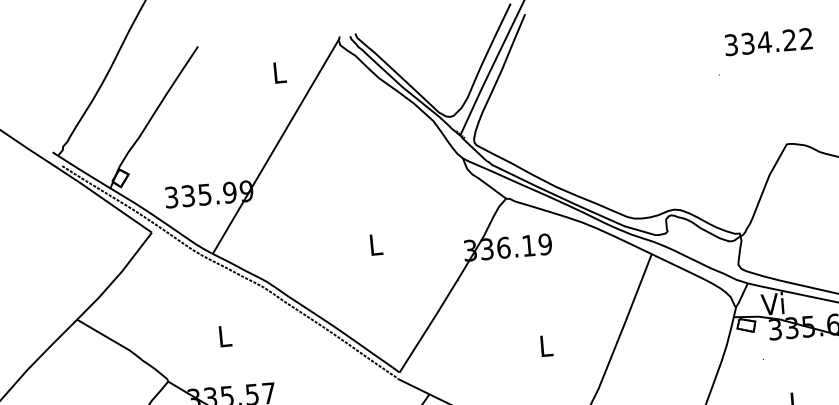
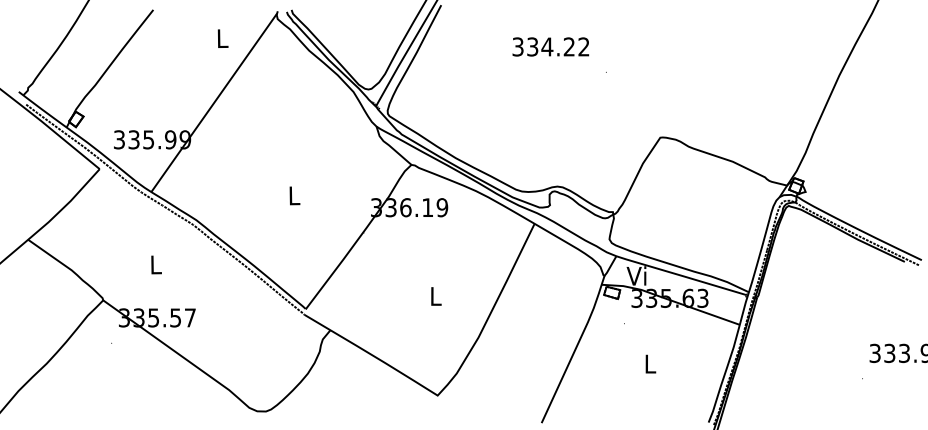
text: (768, 41) -> (550, 46), moved

